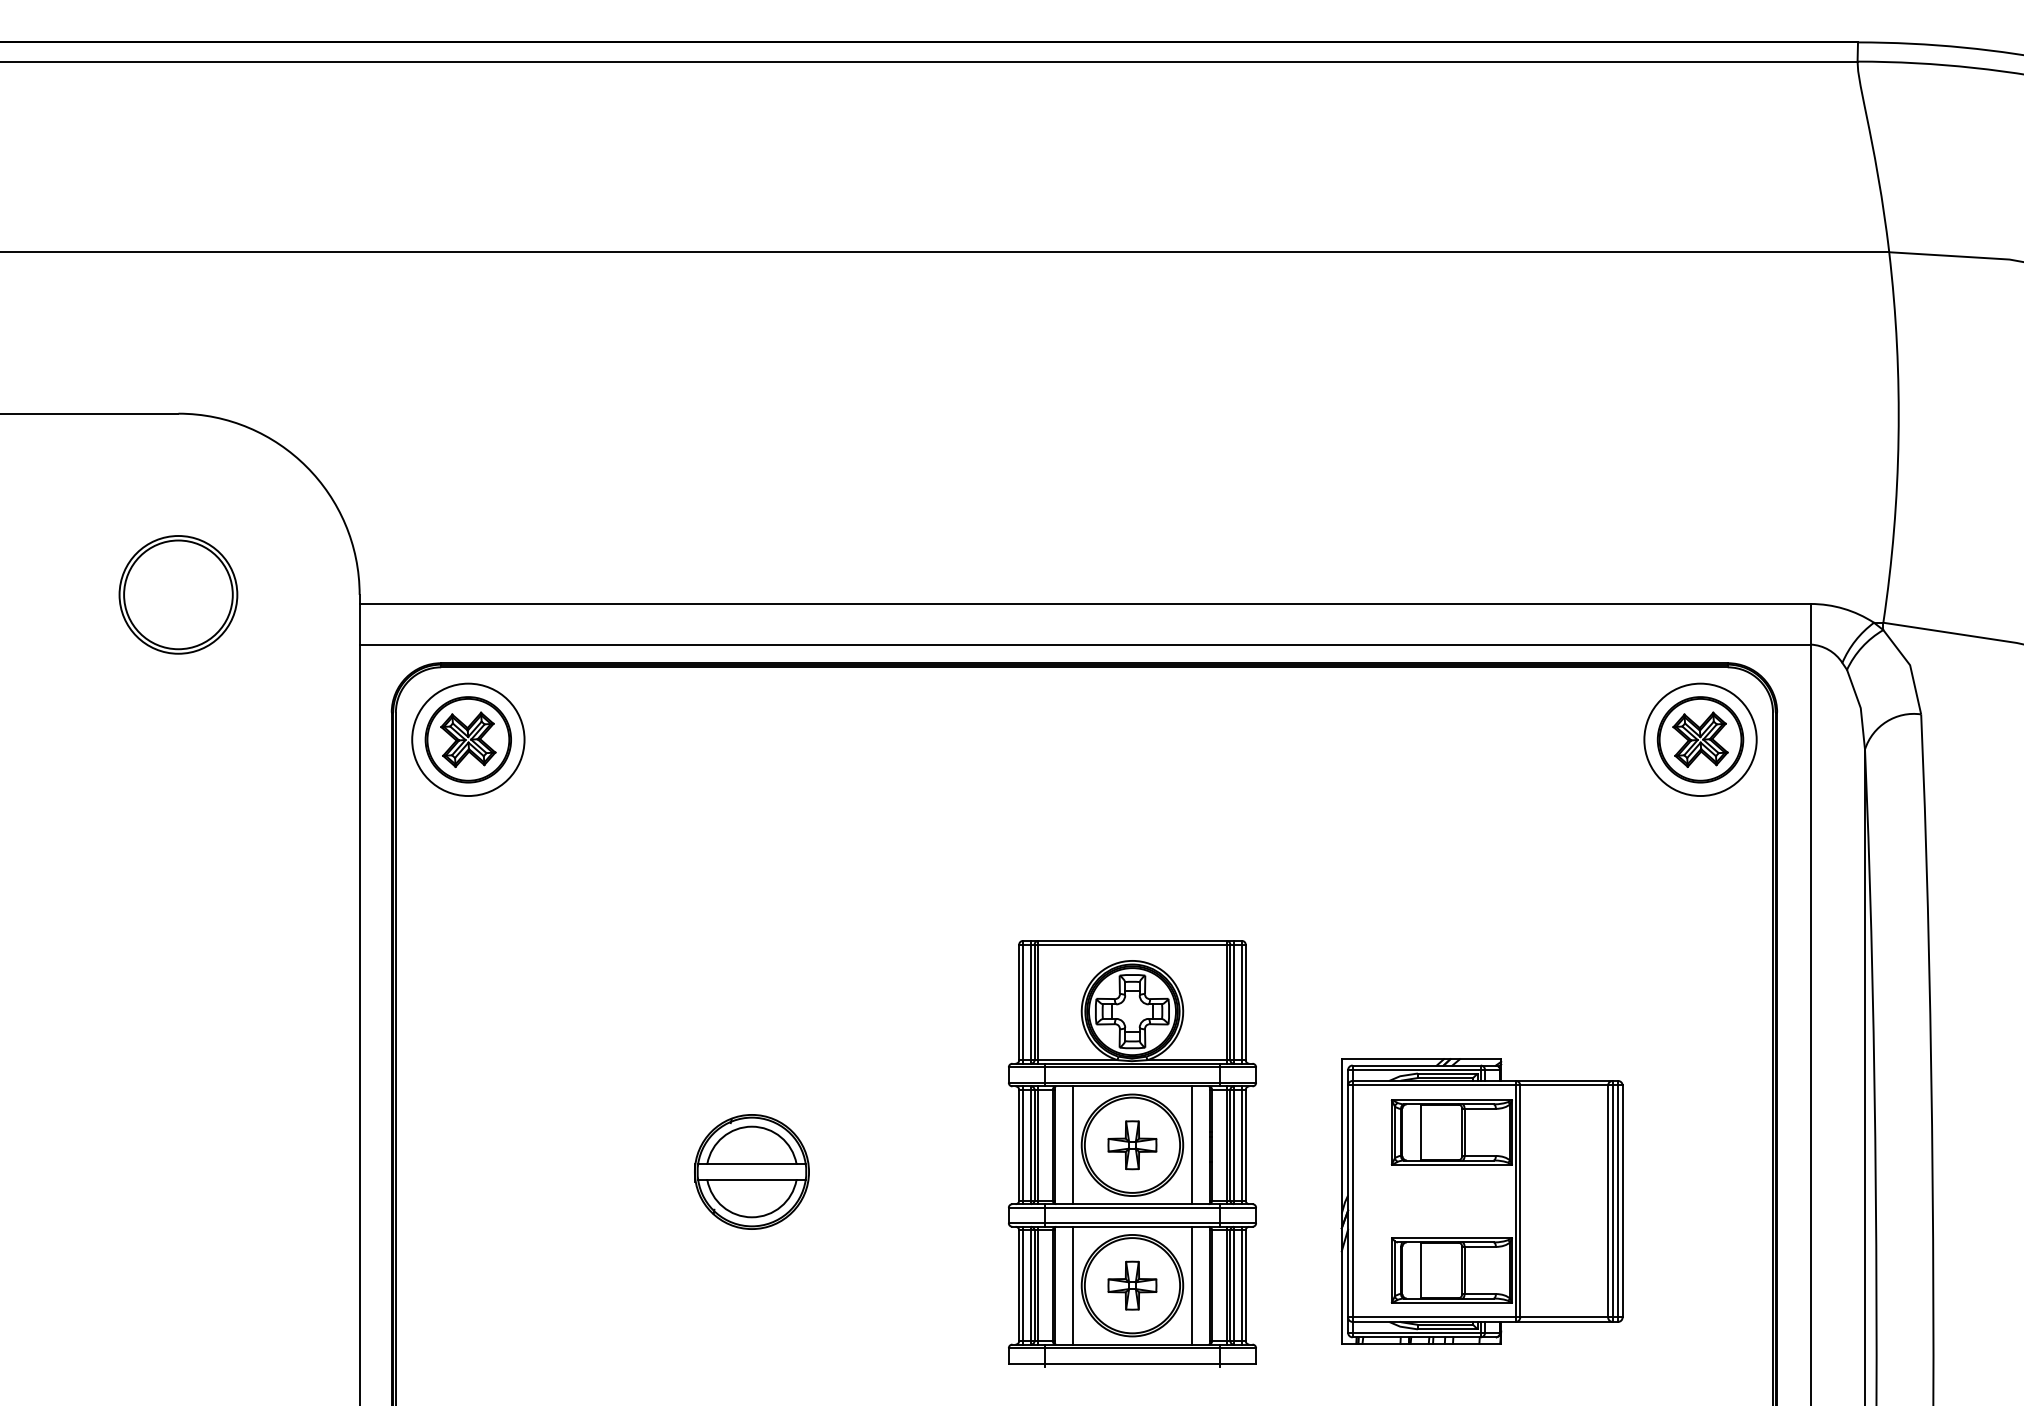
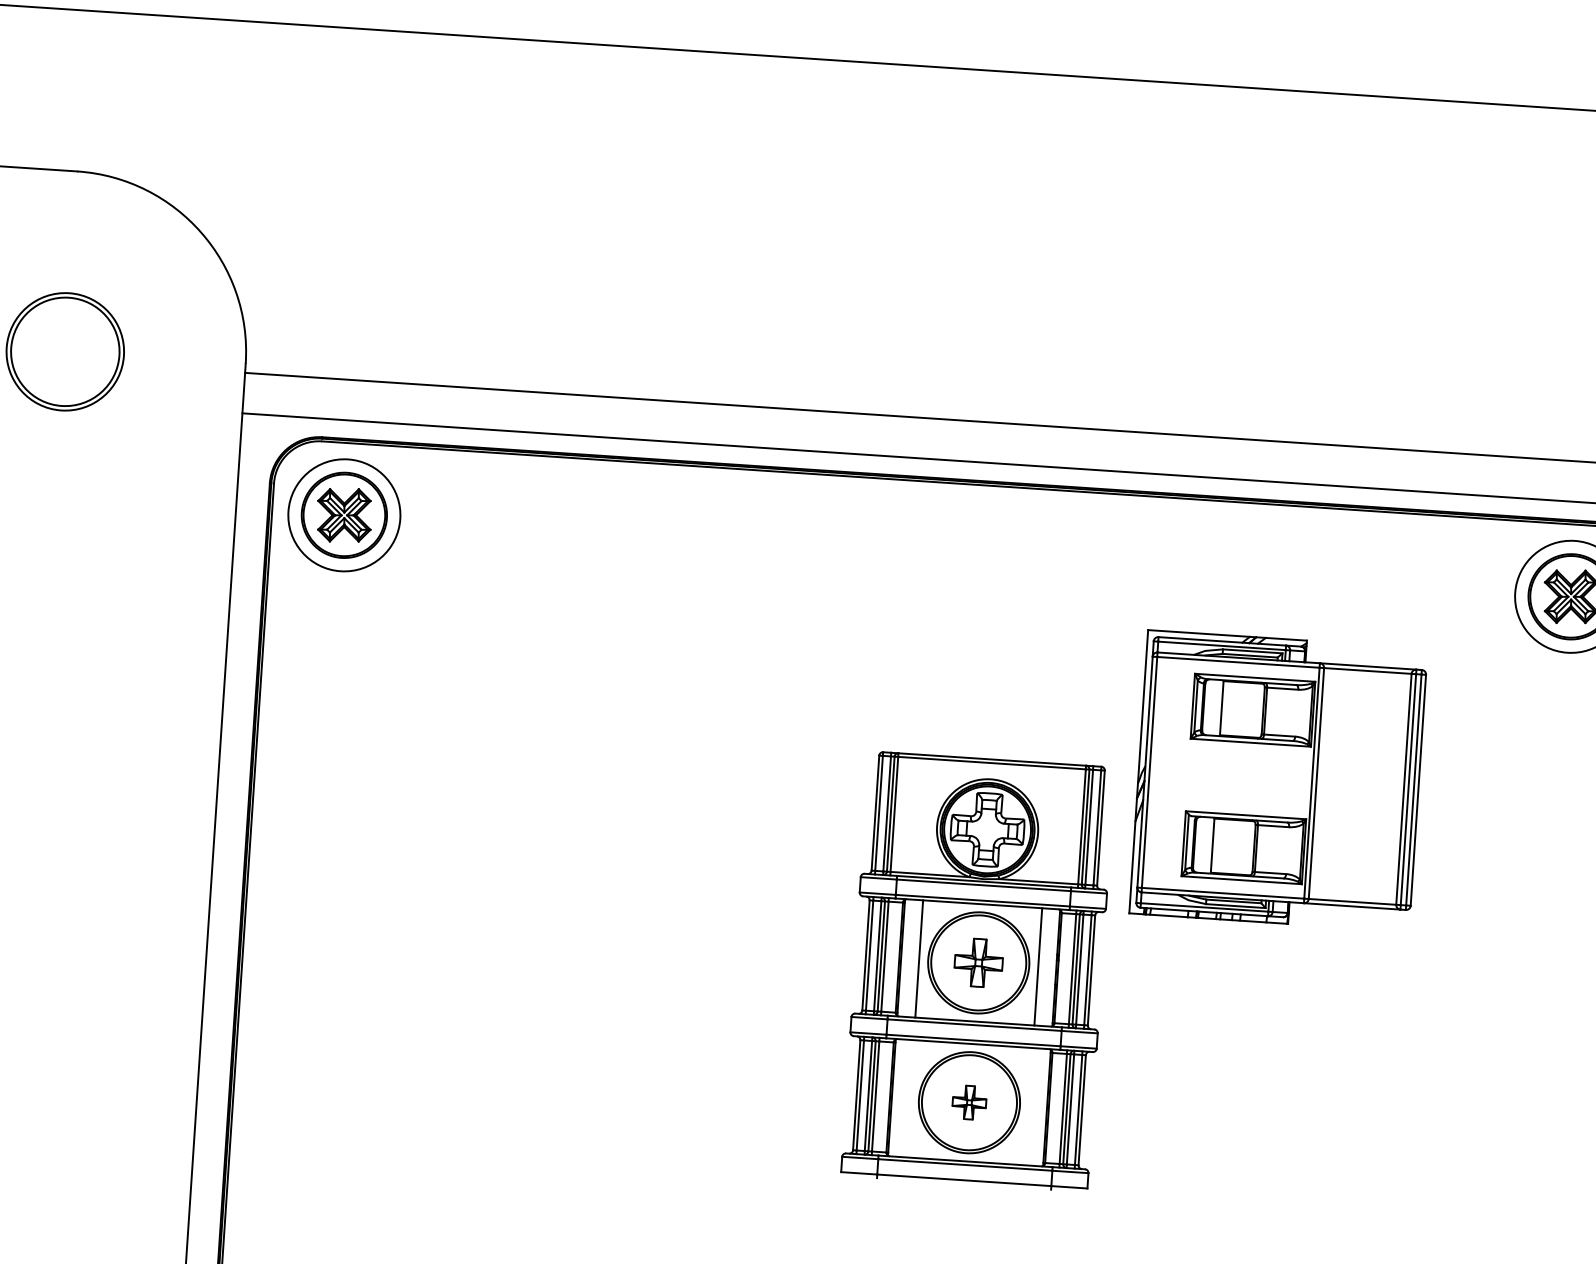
part: (751, 1171) -> (597, 963), removed
part: (1481, 1201) -> (1277, 781), moved
line: (1072, 1285) -> (909, 1098), removed
part: (1132, 1285) -> (969, 1102), size x0.7
line: (1192, 1285) -> (1029, 1106), removed

